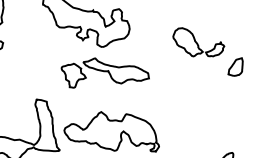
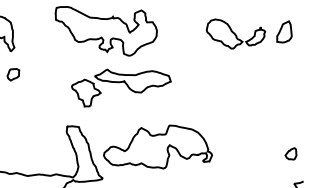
part: (236, 66) -> (284, 31), moved
part: (104, 76) -> (121, 87), moved

